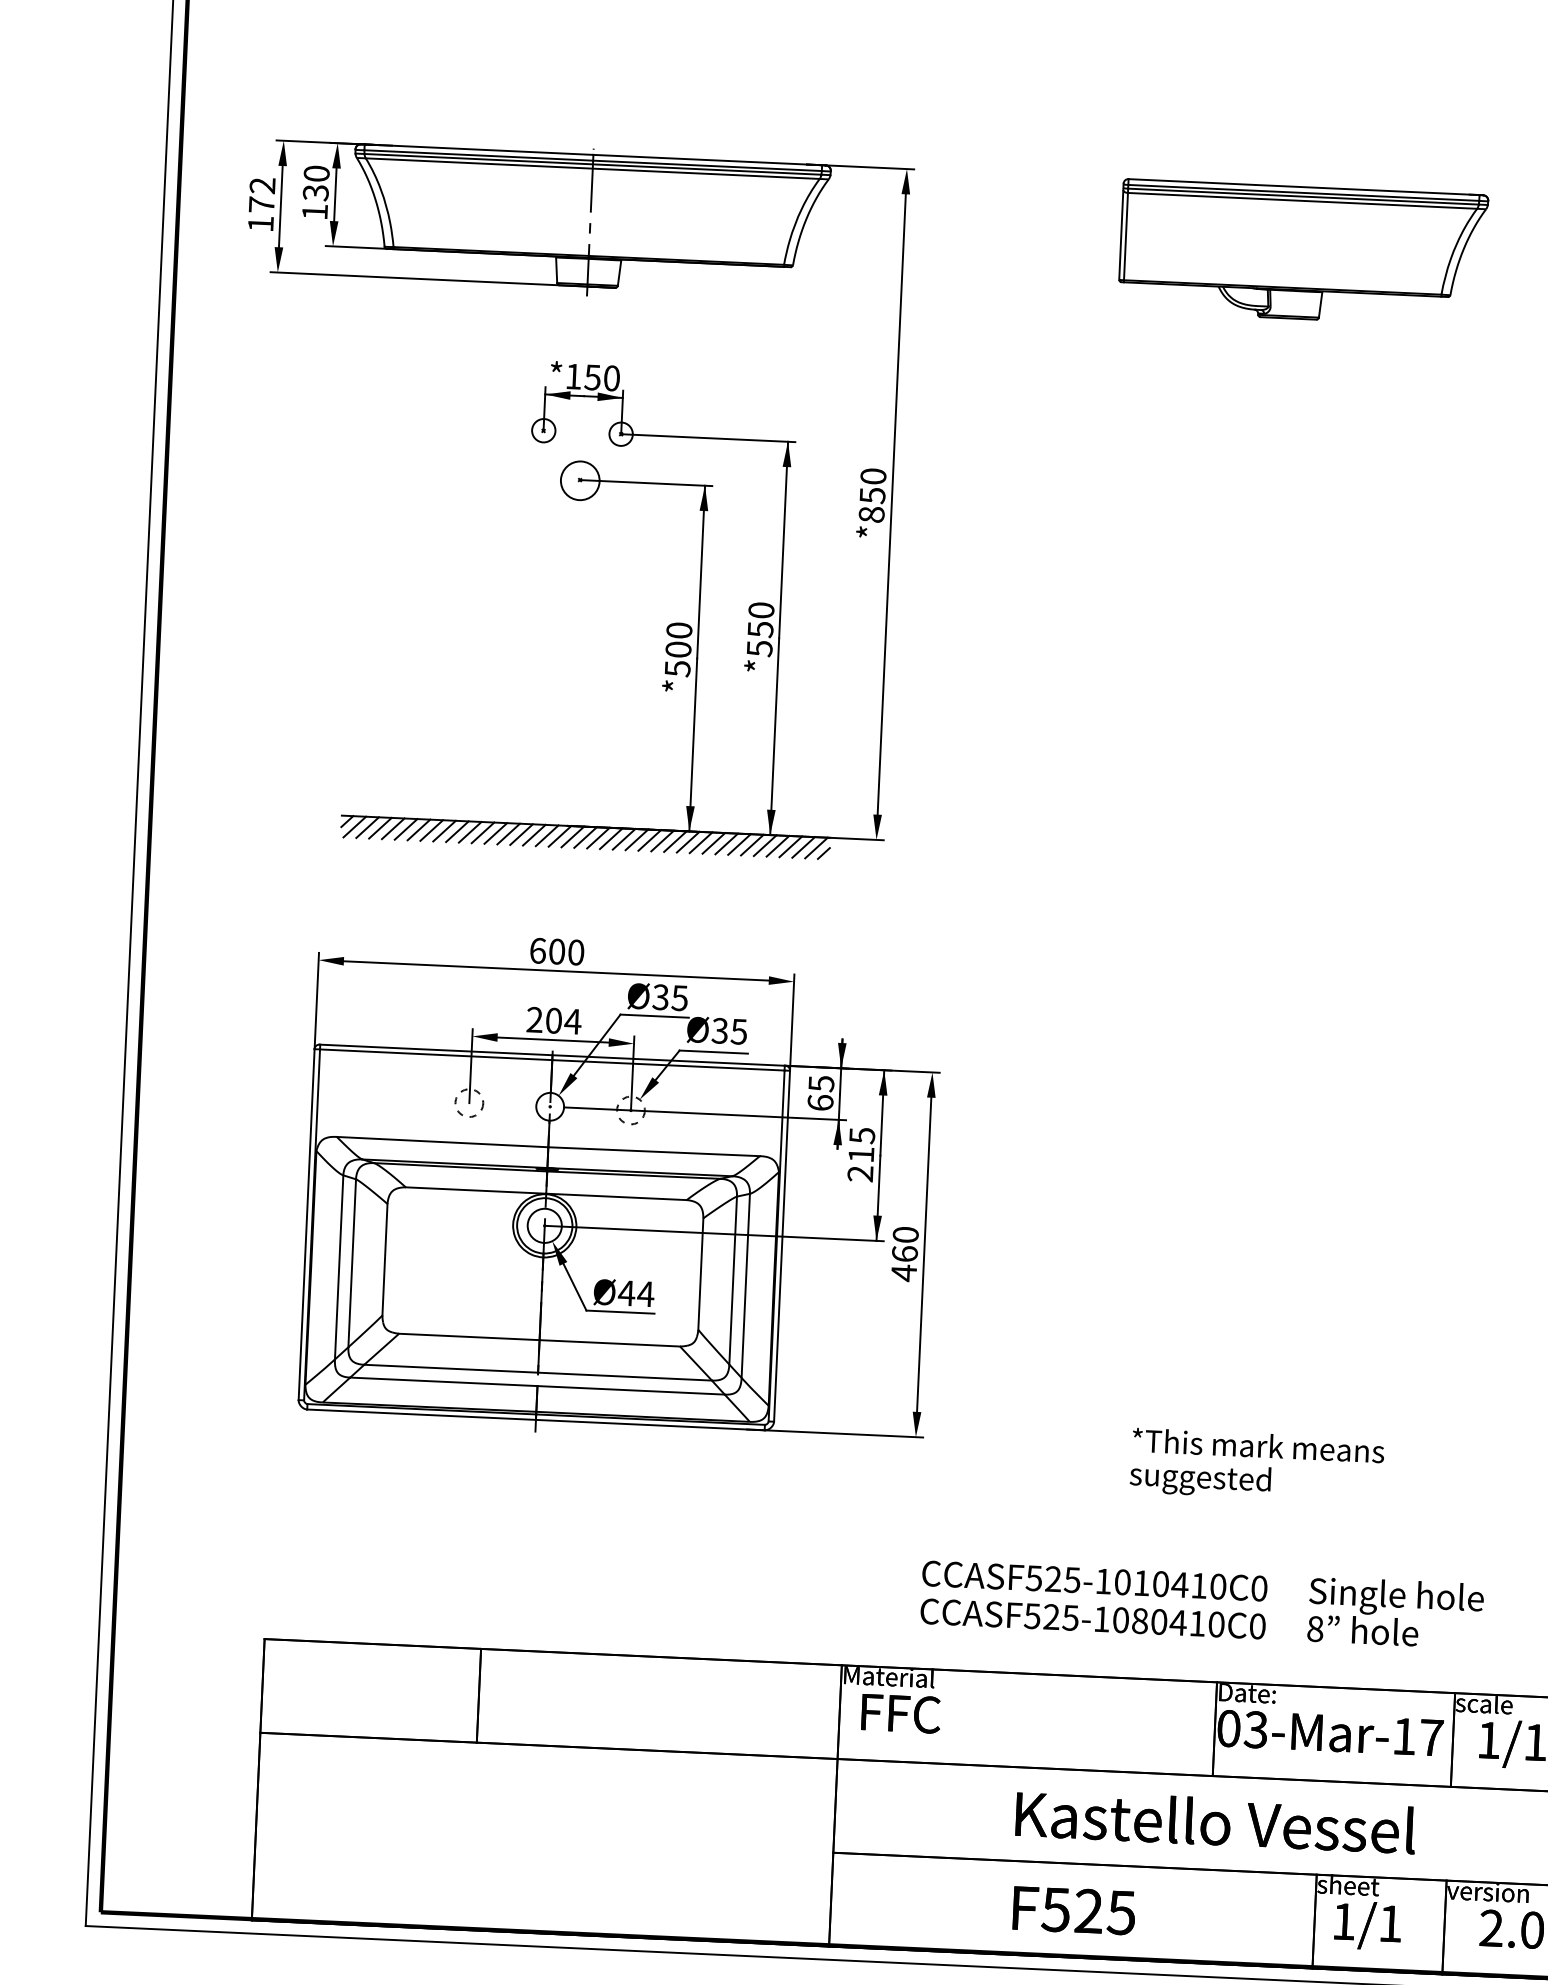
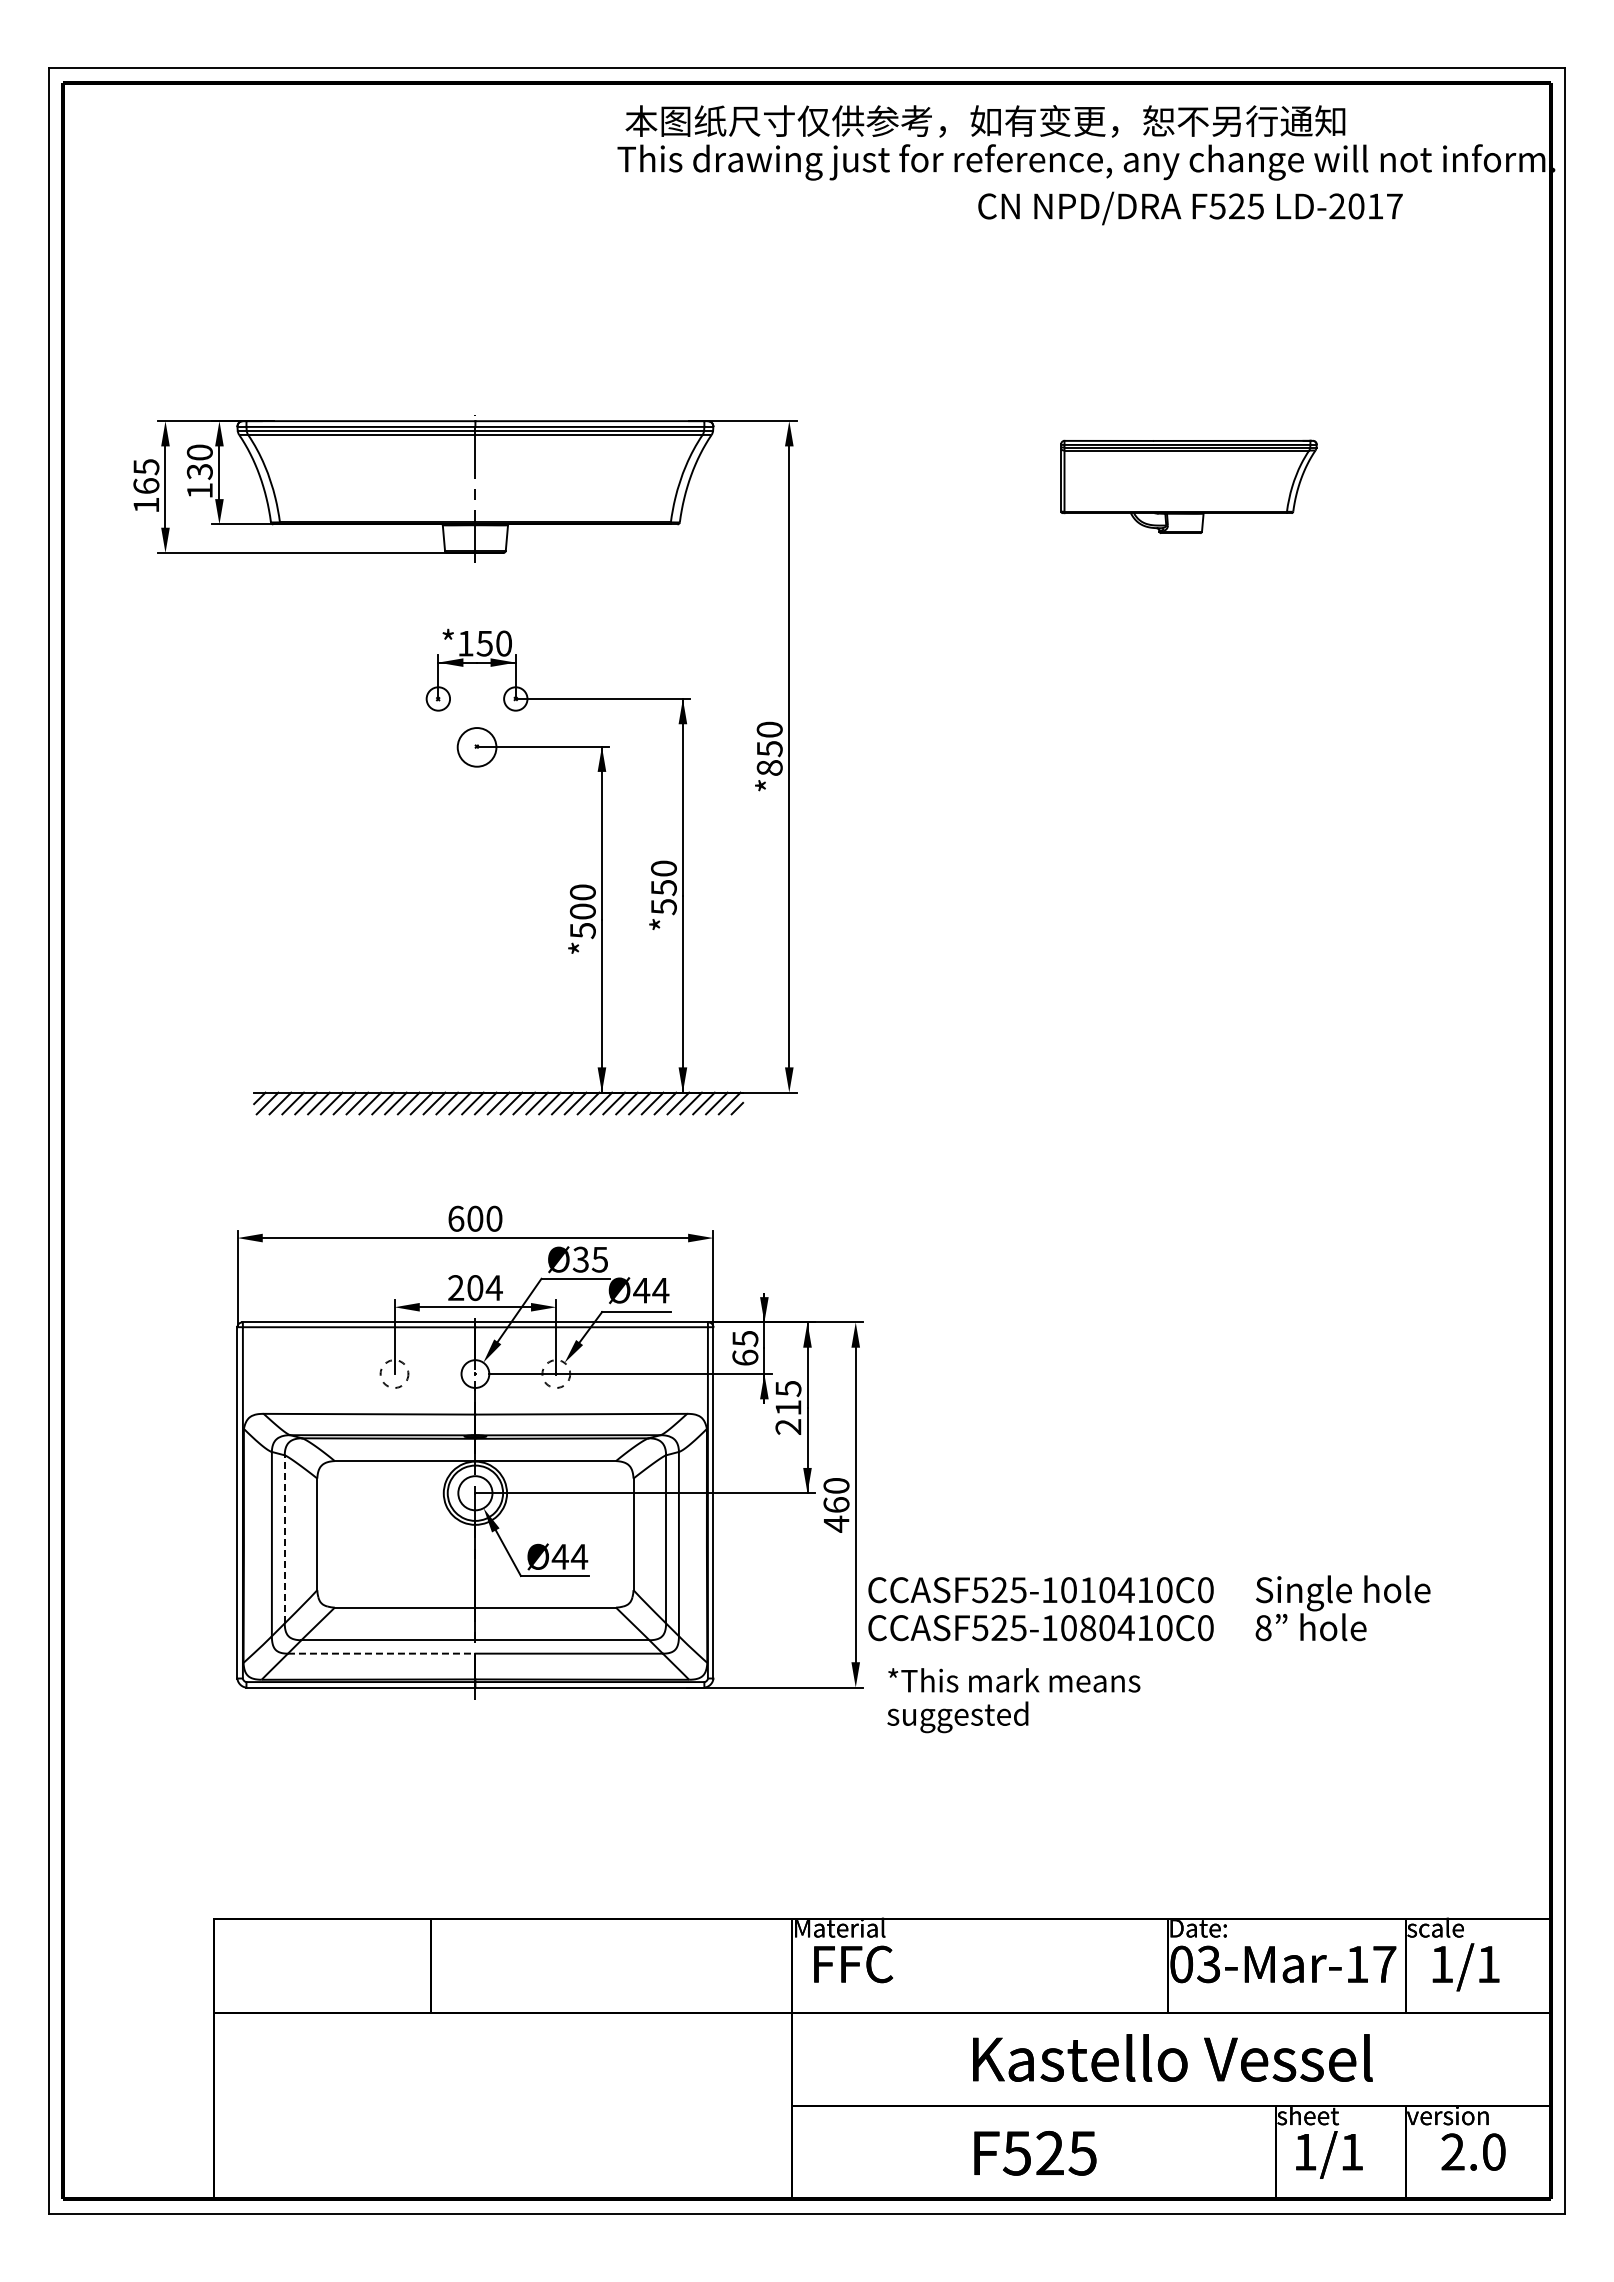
text: (262, 195) -> (146, 476), 172 -> 165
part: (1302, 252) -> (1188, 486), size x0.7
text: (729, 1031) -> (651, 1290), Ø35 -> Ø44
line: (352, 1262) -> (284, 1538), solid -> dashed
line: (443, 1381) -> (381, 1653), solid -> dashed
text: (1256, 1465) -> (1013, 1700), moved
text: (1202, 1604) -> (1149, 1608), moved

